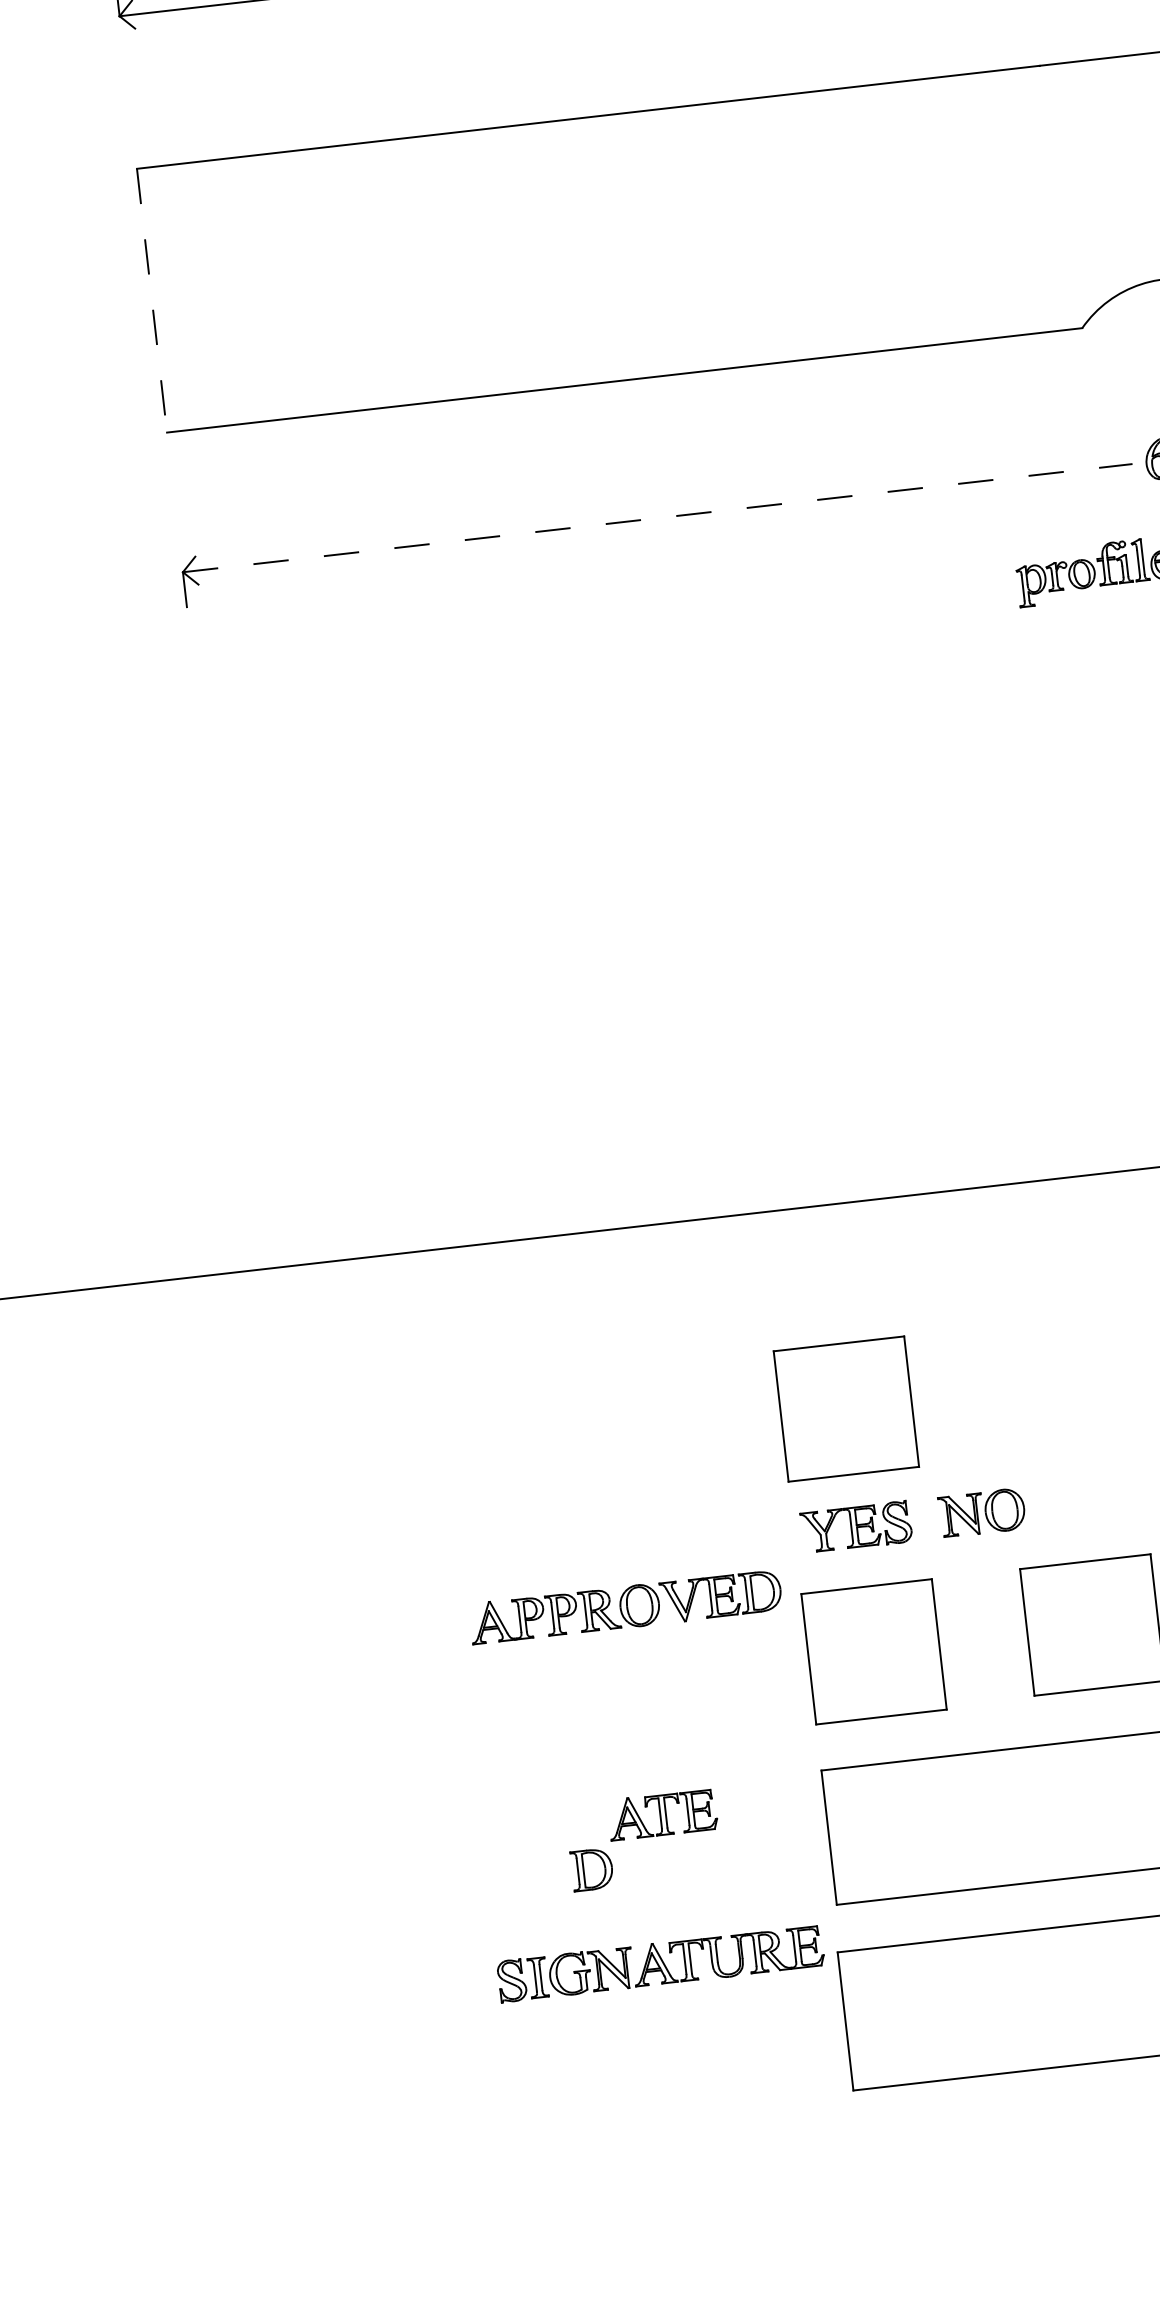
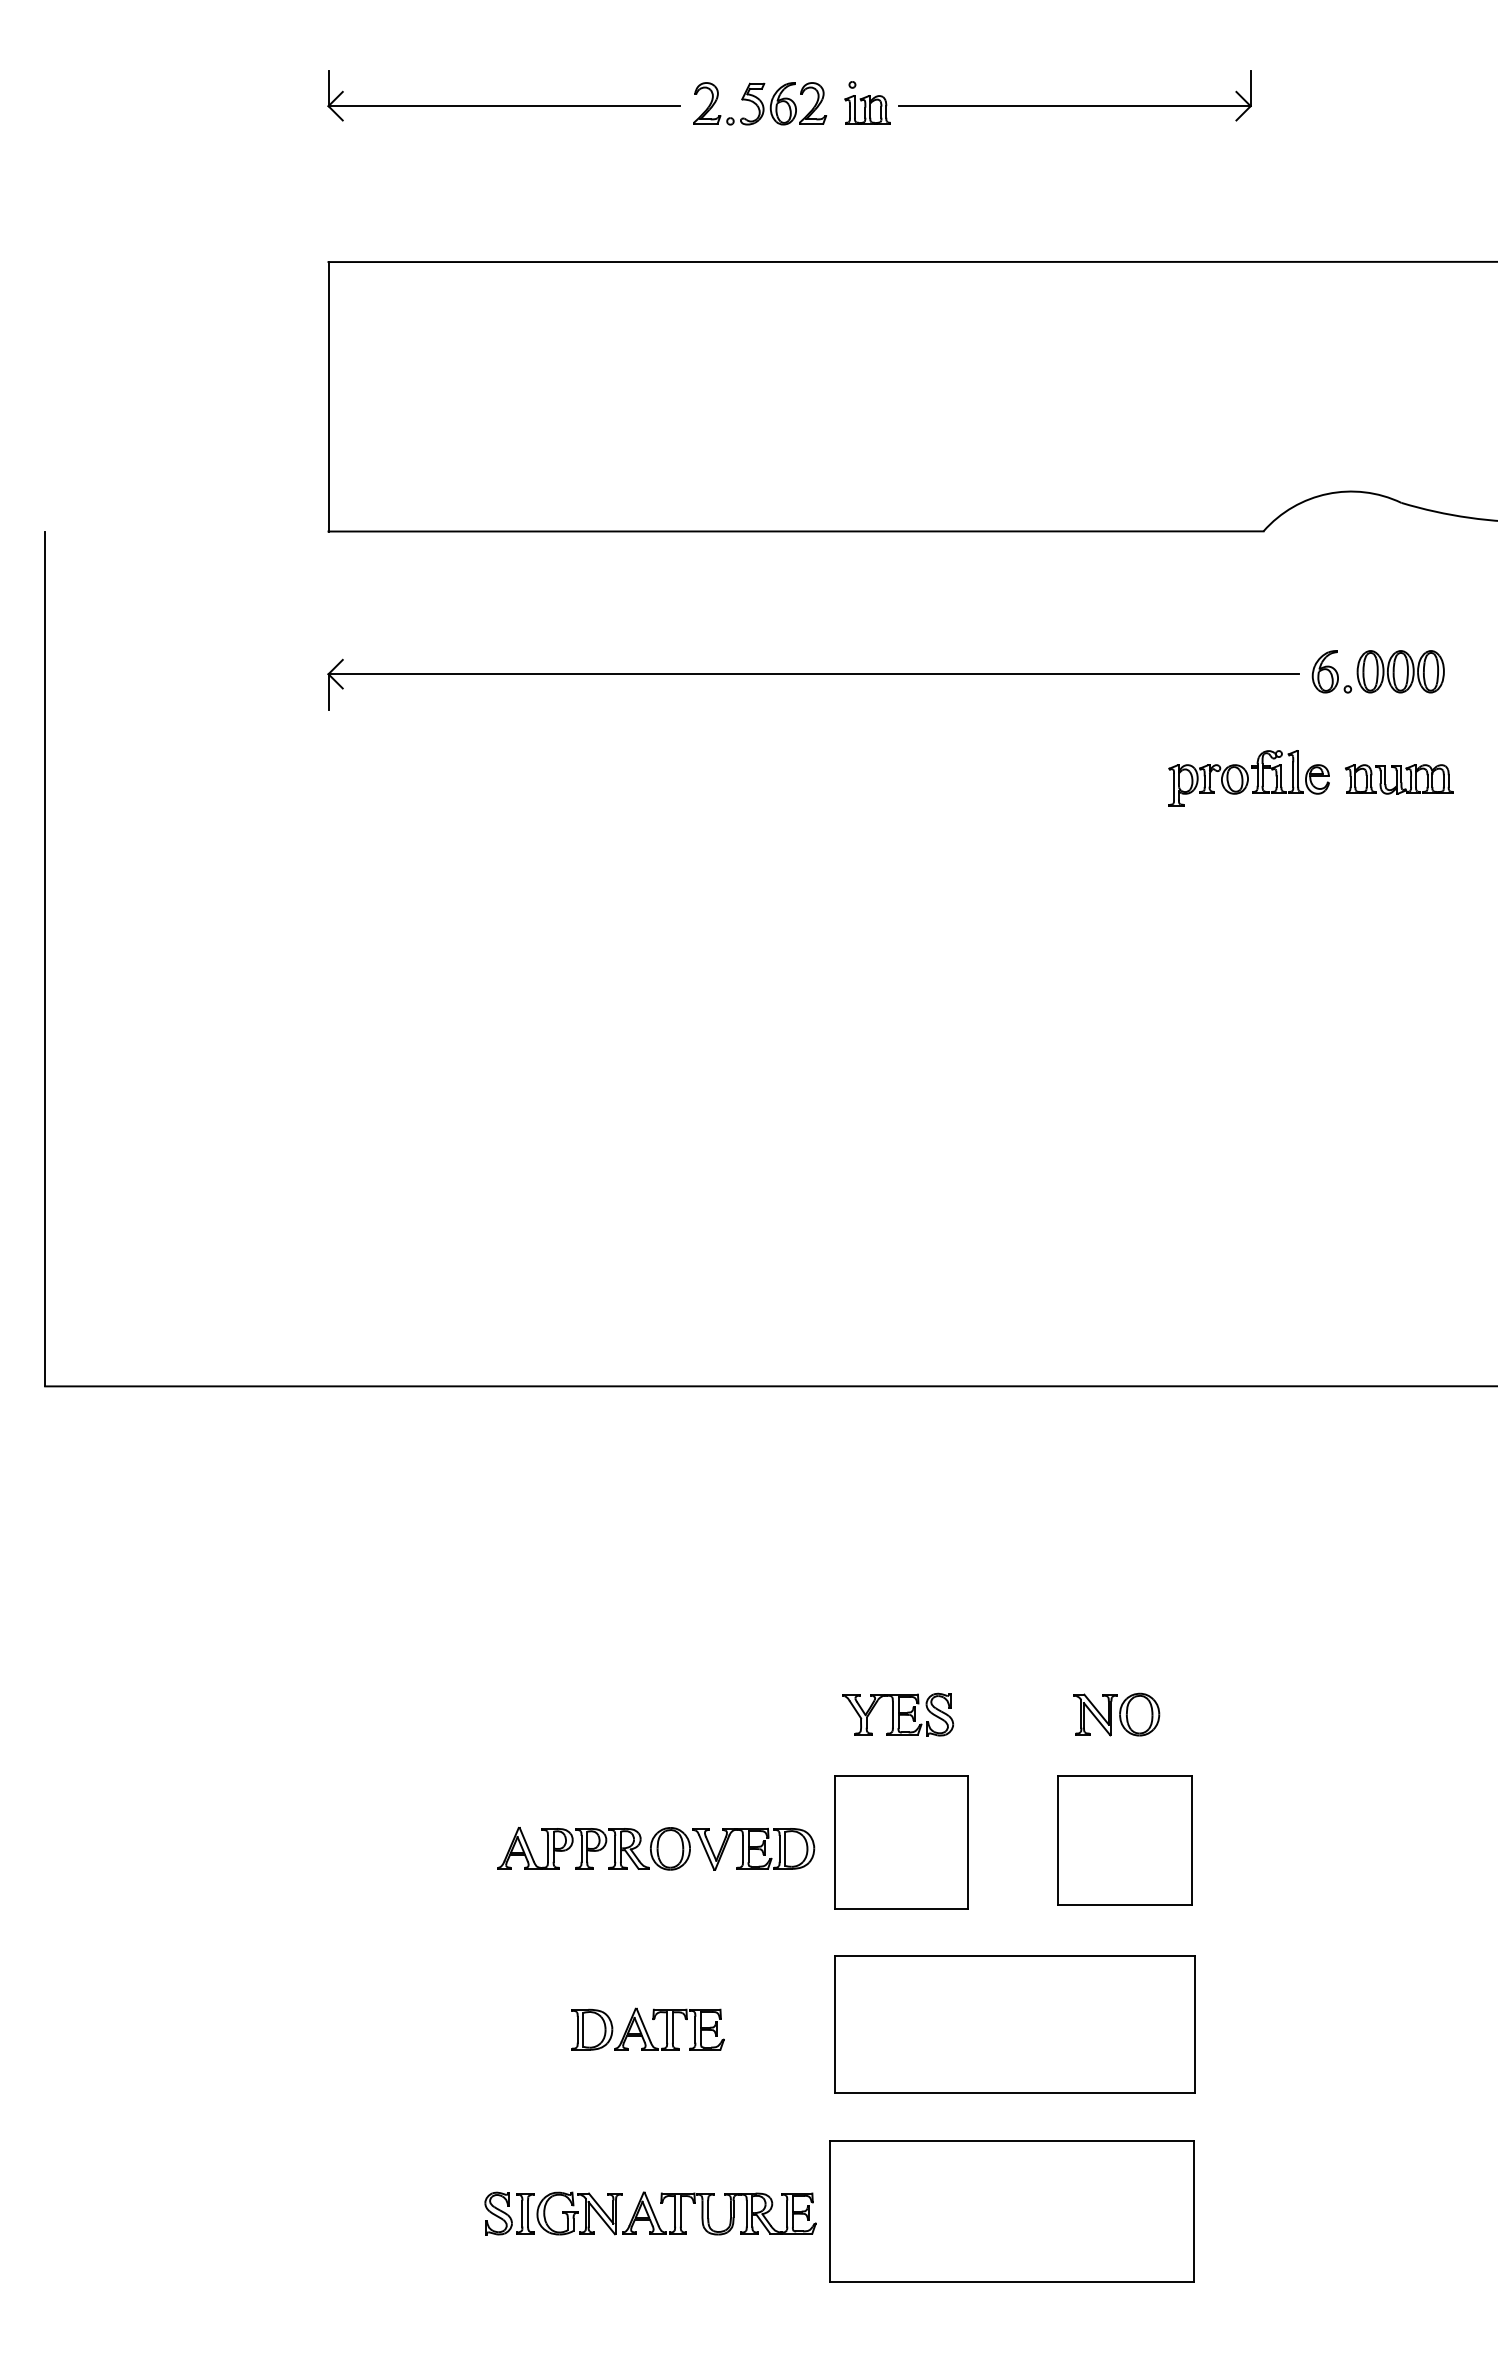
line: (151, 300) -> (328, 396), dashed -> solid
line: (658, 518) -> (814, 674), dashed -> solid
part: (846, 1409) -> (901, 1594), removed
part: (982, 1512) -> (1116, 1714), moved
part: (626, 1606) -> (656, 1848), moved
part: (662, 1813) -> (669, 2028), moved
part: (660, 1963) -> (650, 2213), moved

